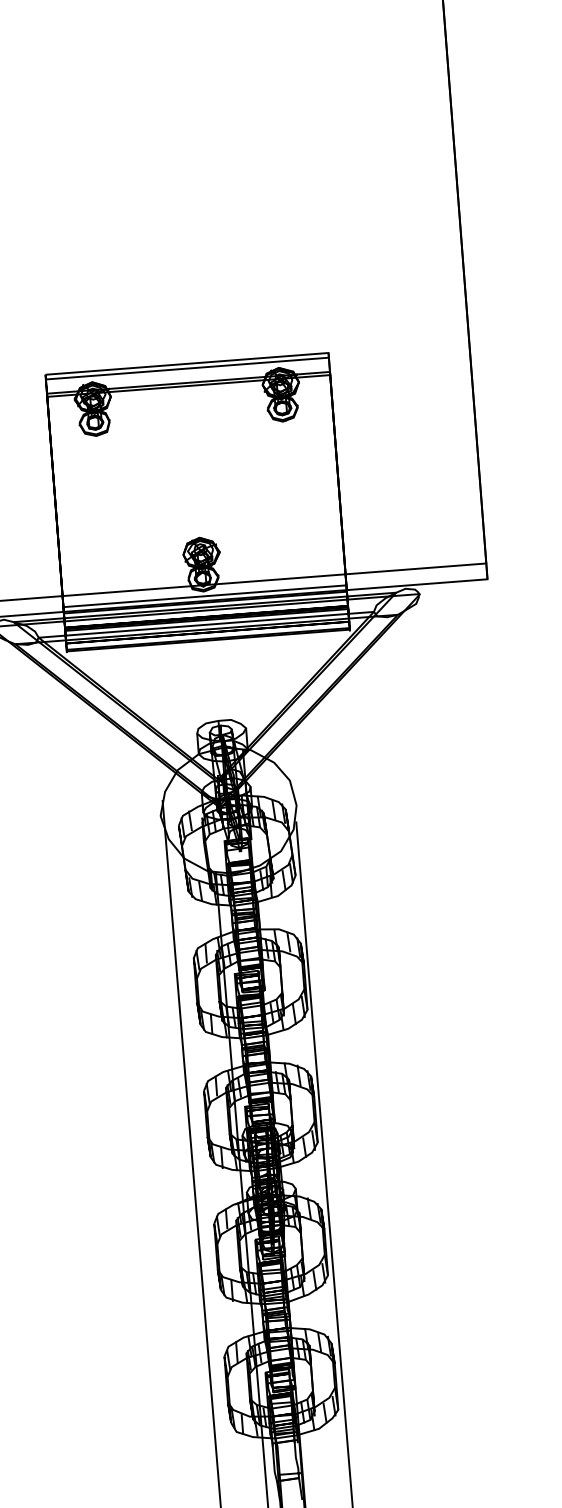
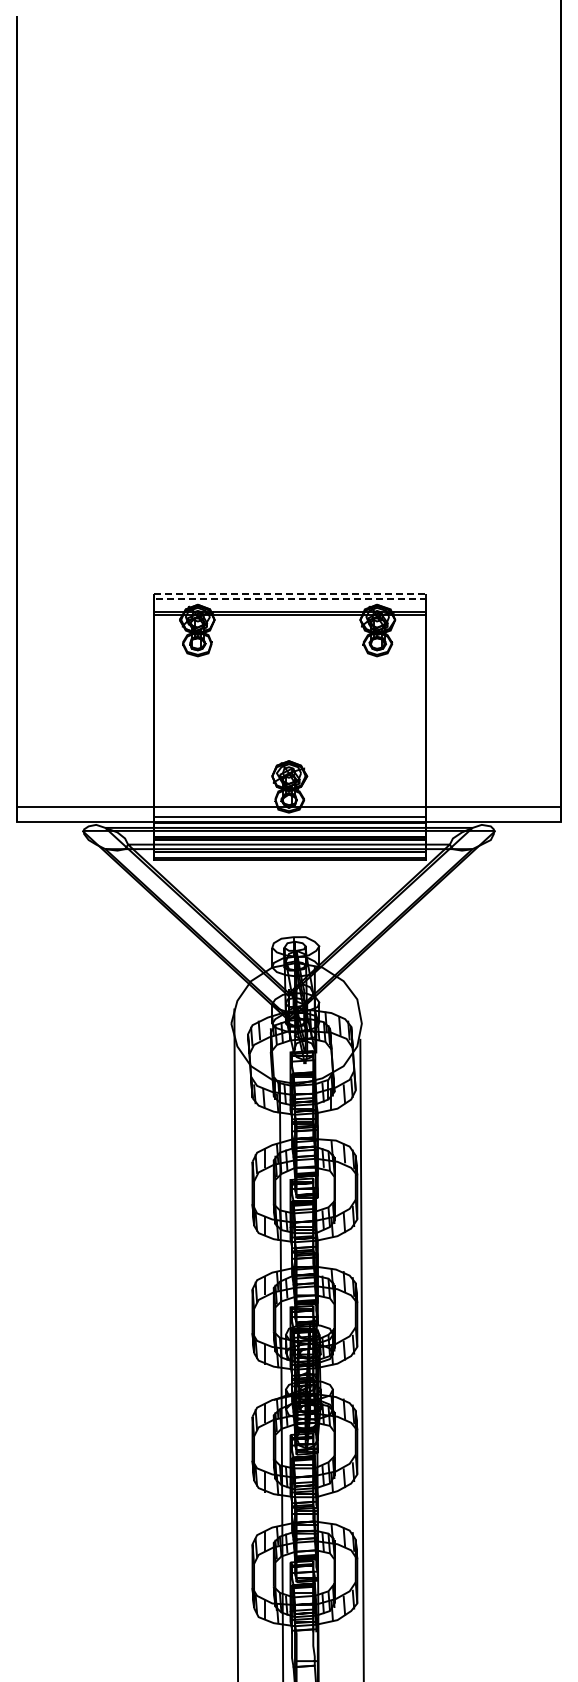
line: (328, 355) -> (425, 596), solid -> dashed

